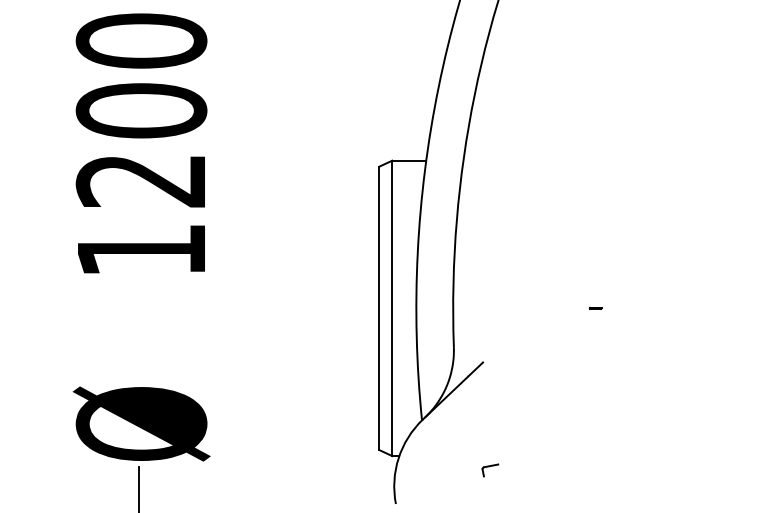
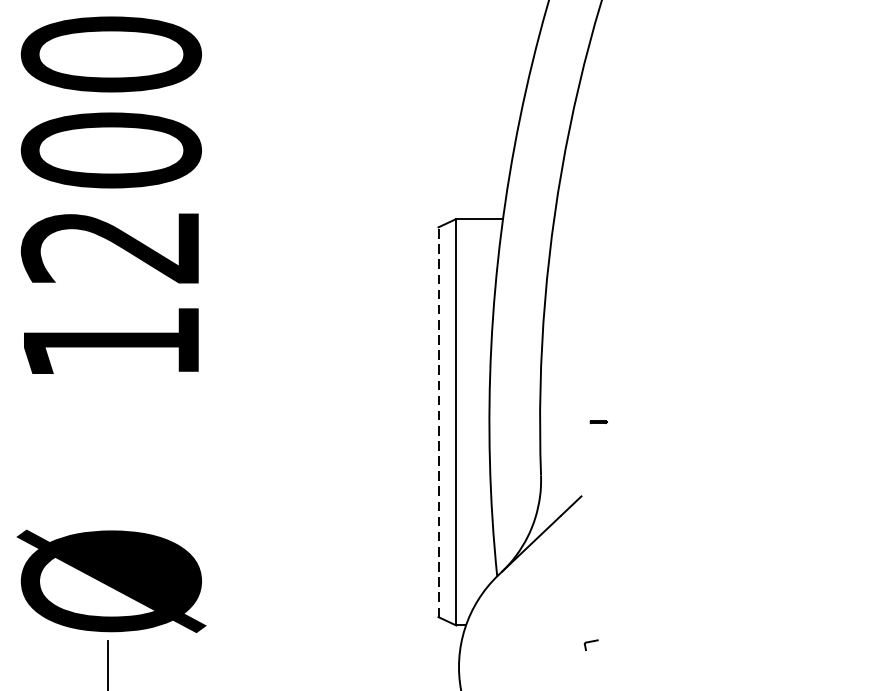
part: (595, 307) -> (598, 421), moved
line: (379, 308) -> (438, 422), solid -> dashed
part: (490, 470) -> (591, 645), size x0.6

